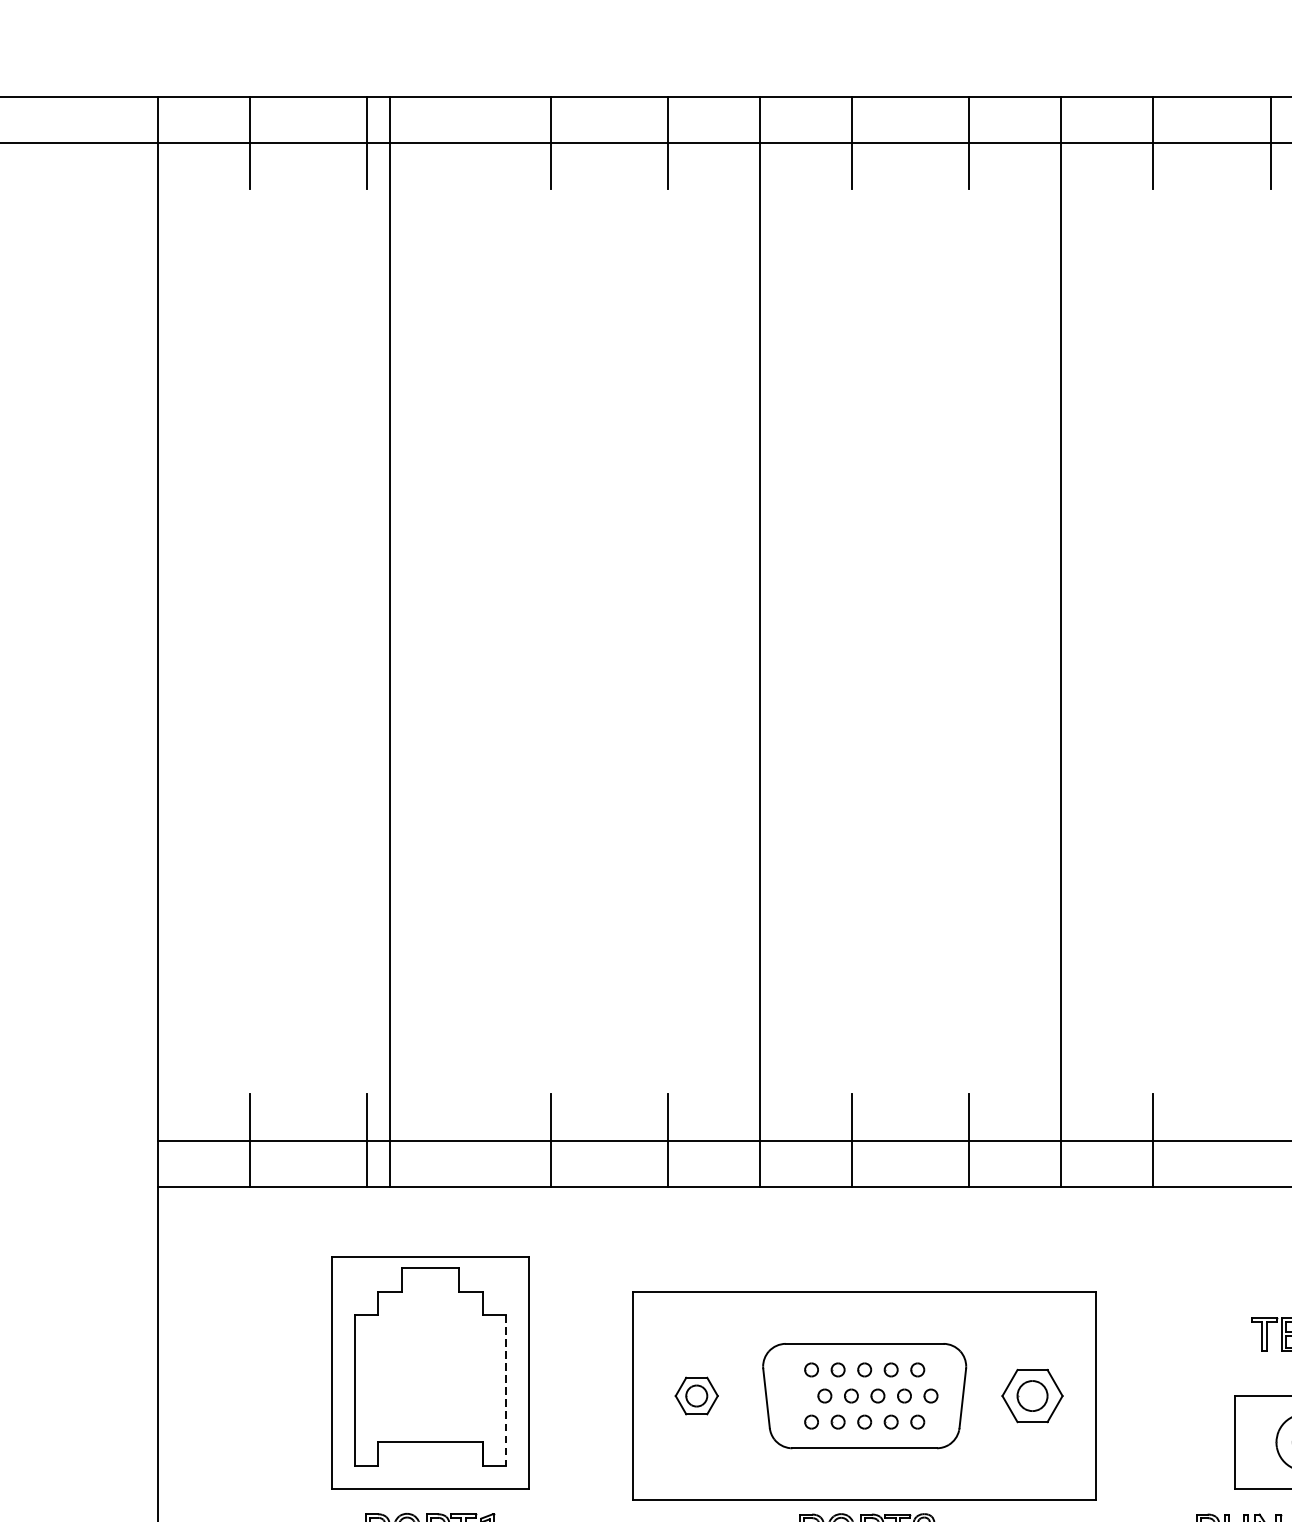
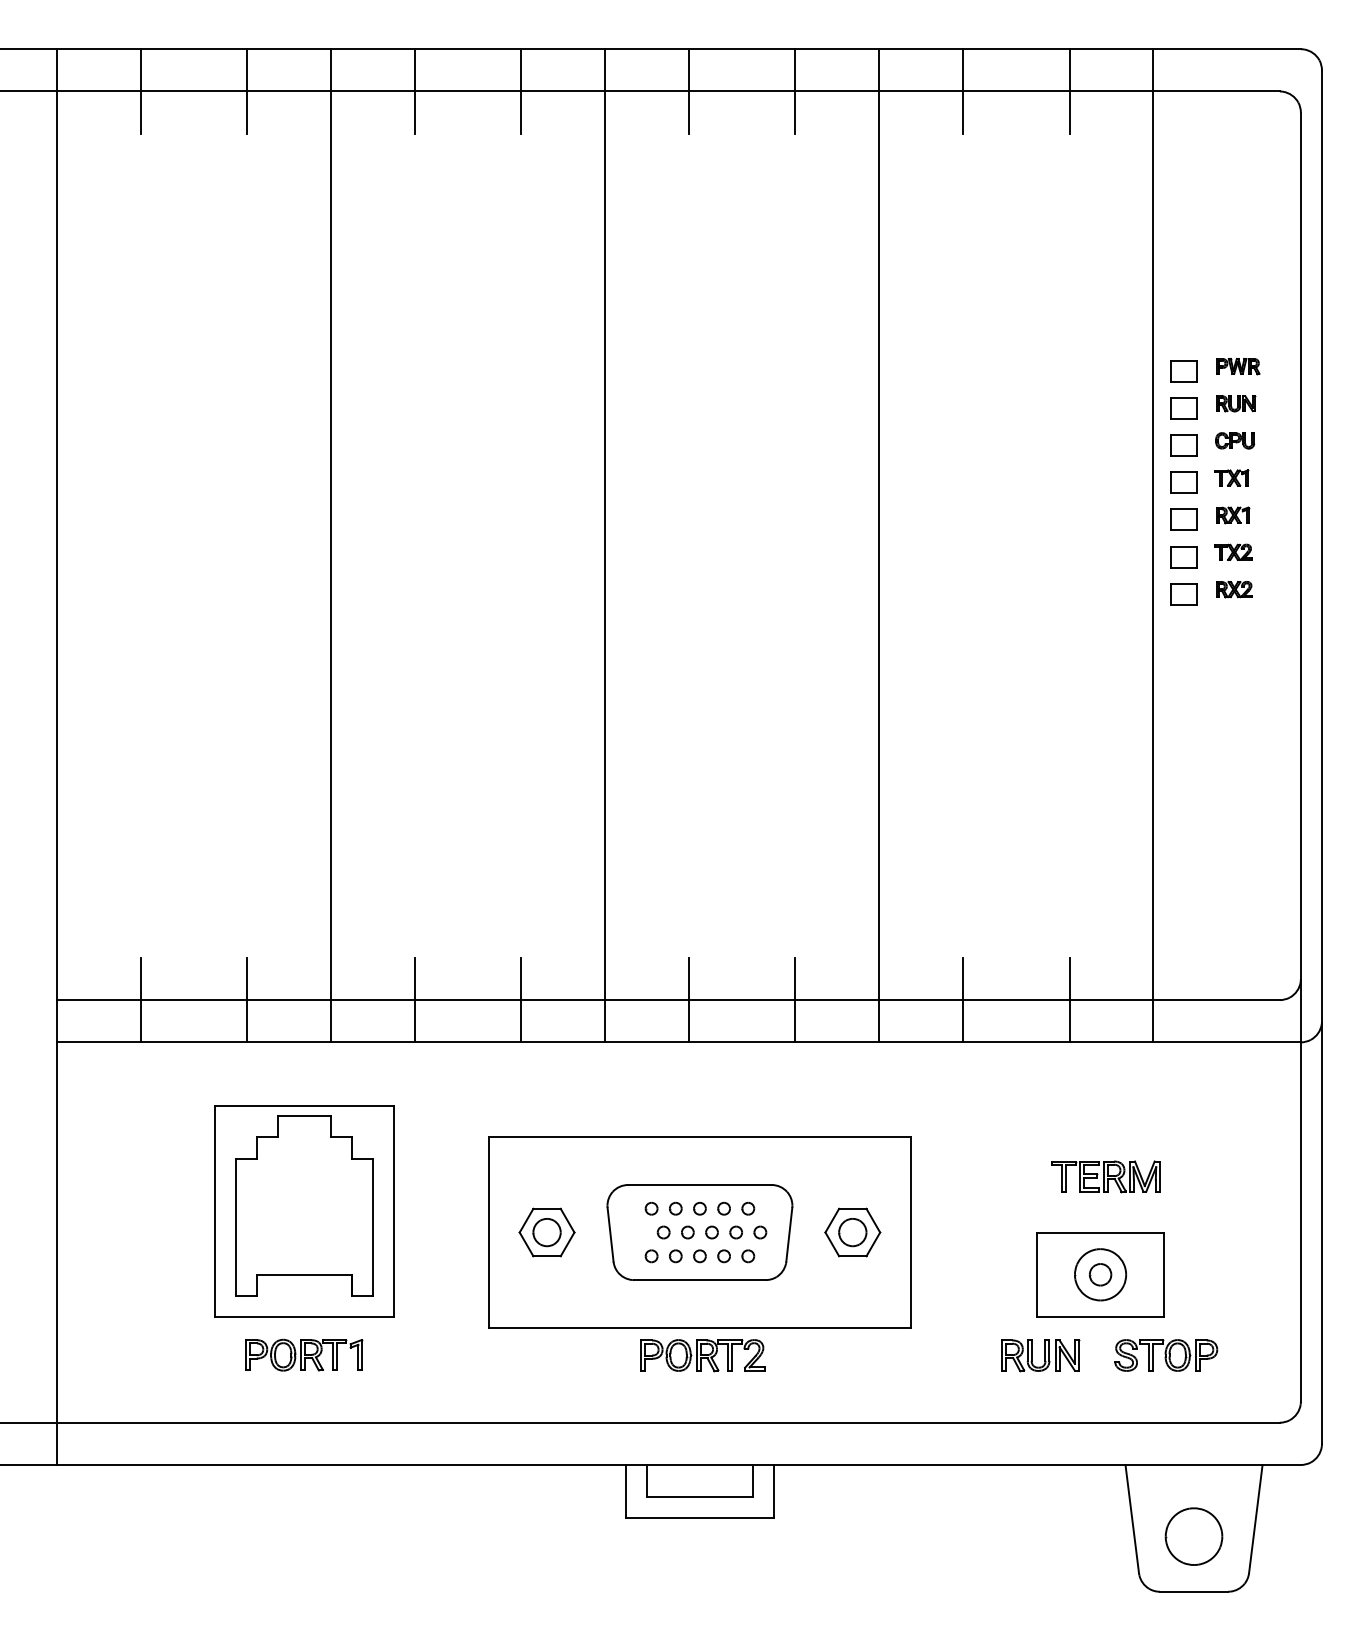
line: (389, 641) -> (330, 545), moved
line: (1270, 1140) -> (1069, 999), added
line: (506, 1390) -> (373, 1227), dashed -> solid
part: (696, 1396) -> (546, 1232), size x1.43

